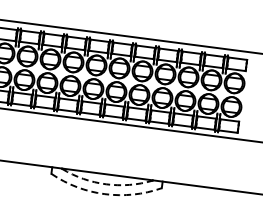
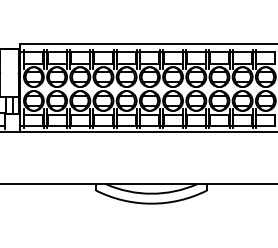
arc: (106, 184) -> (151, 193), dashed -> solid
arc: (104, 193) -> (151, 203), dashed -> solid

